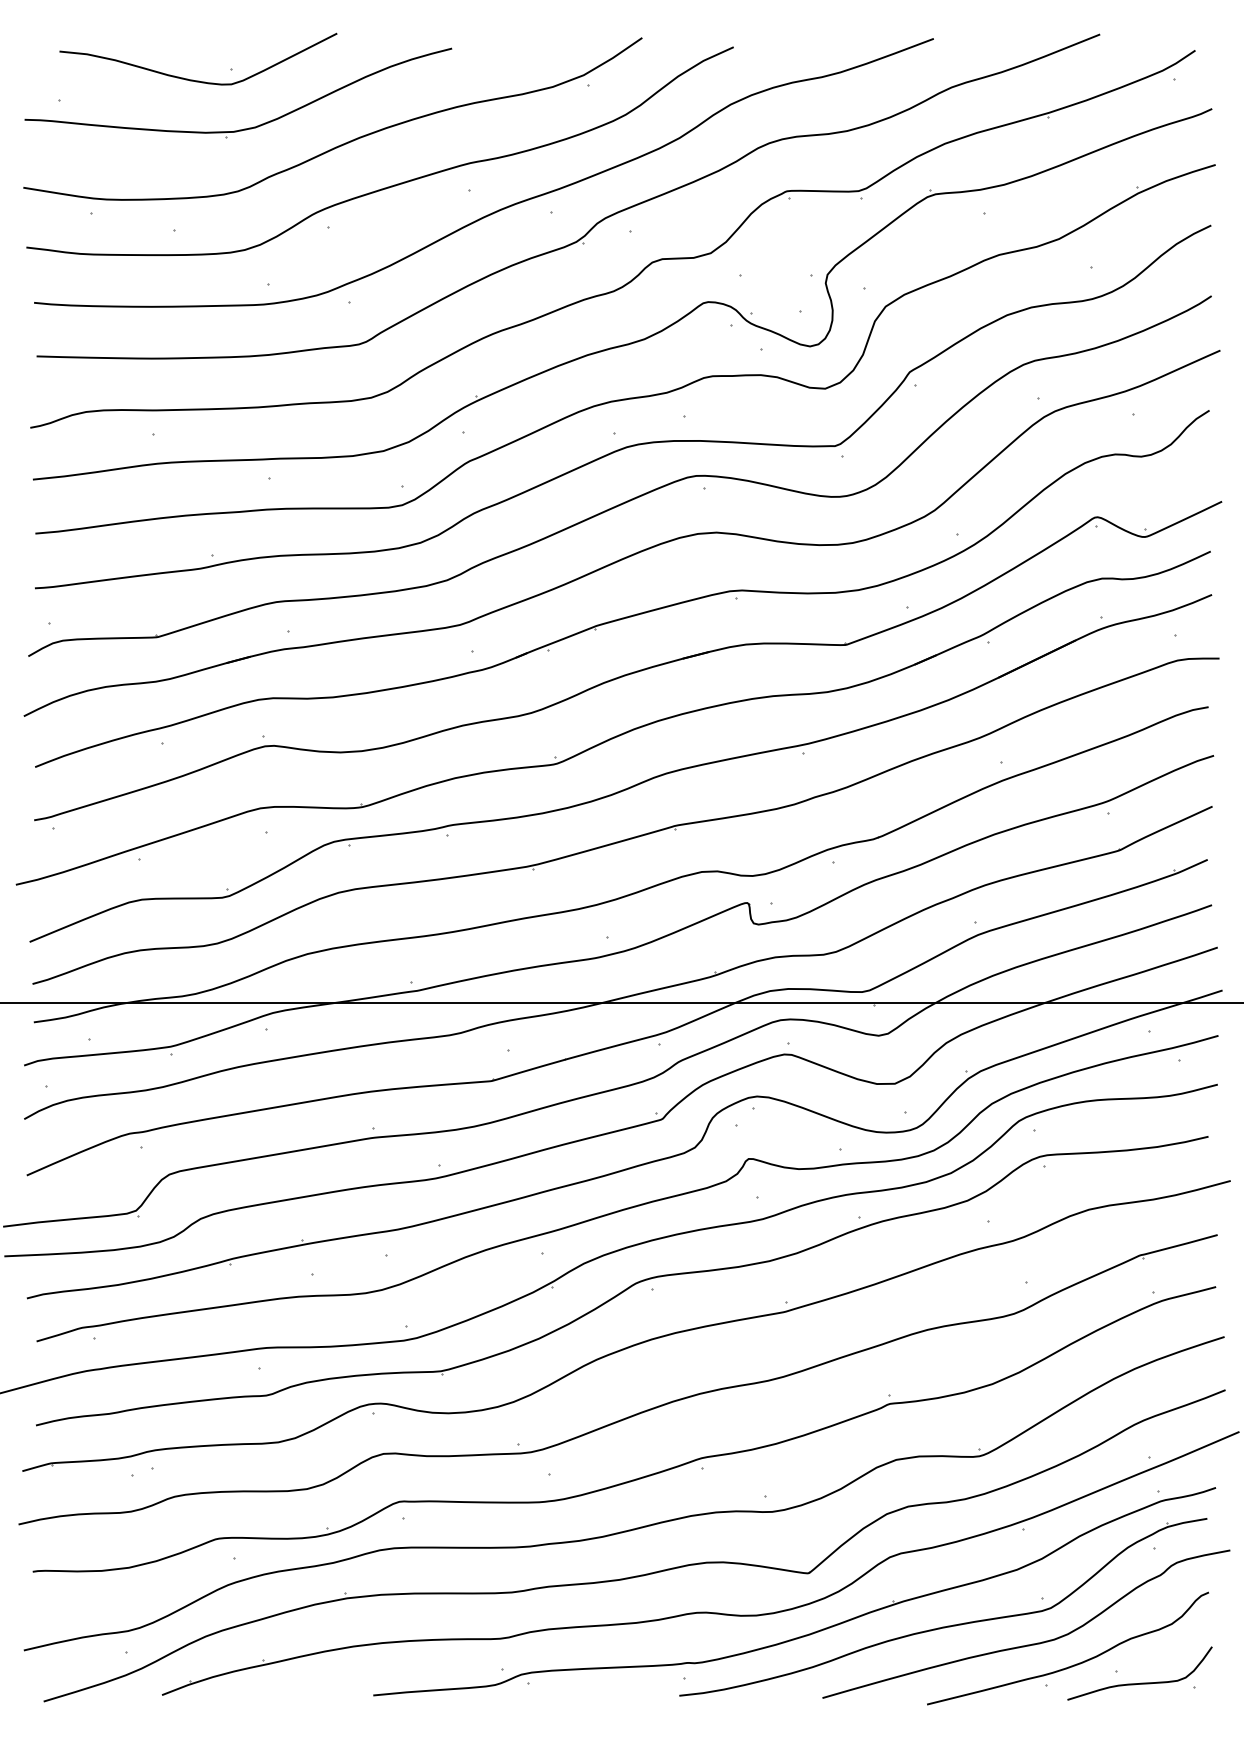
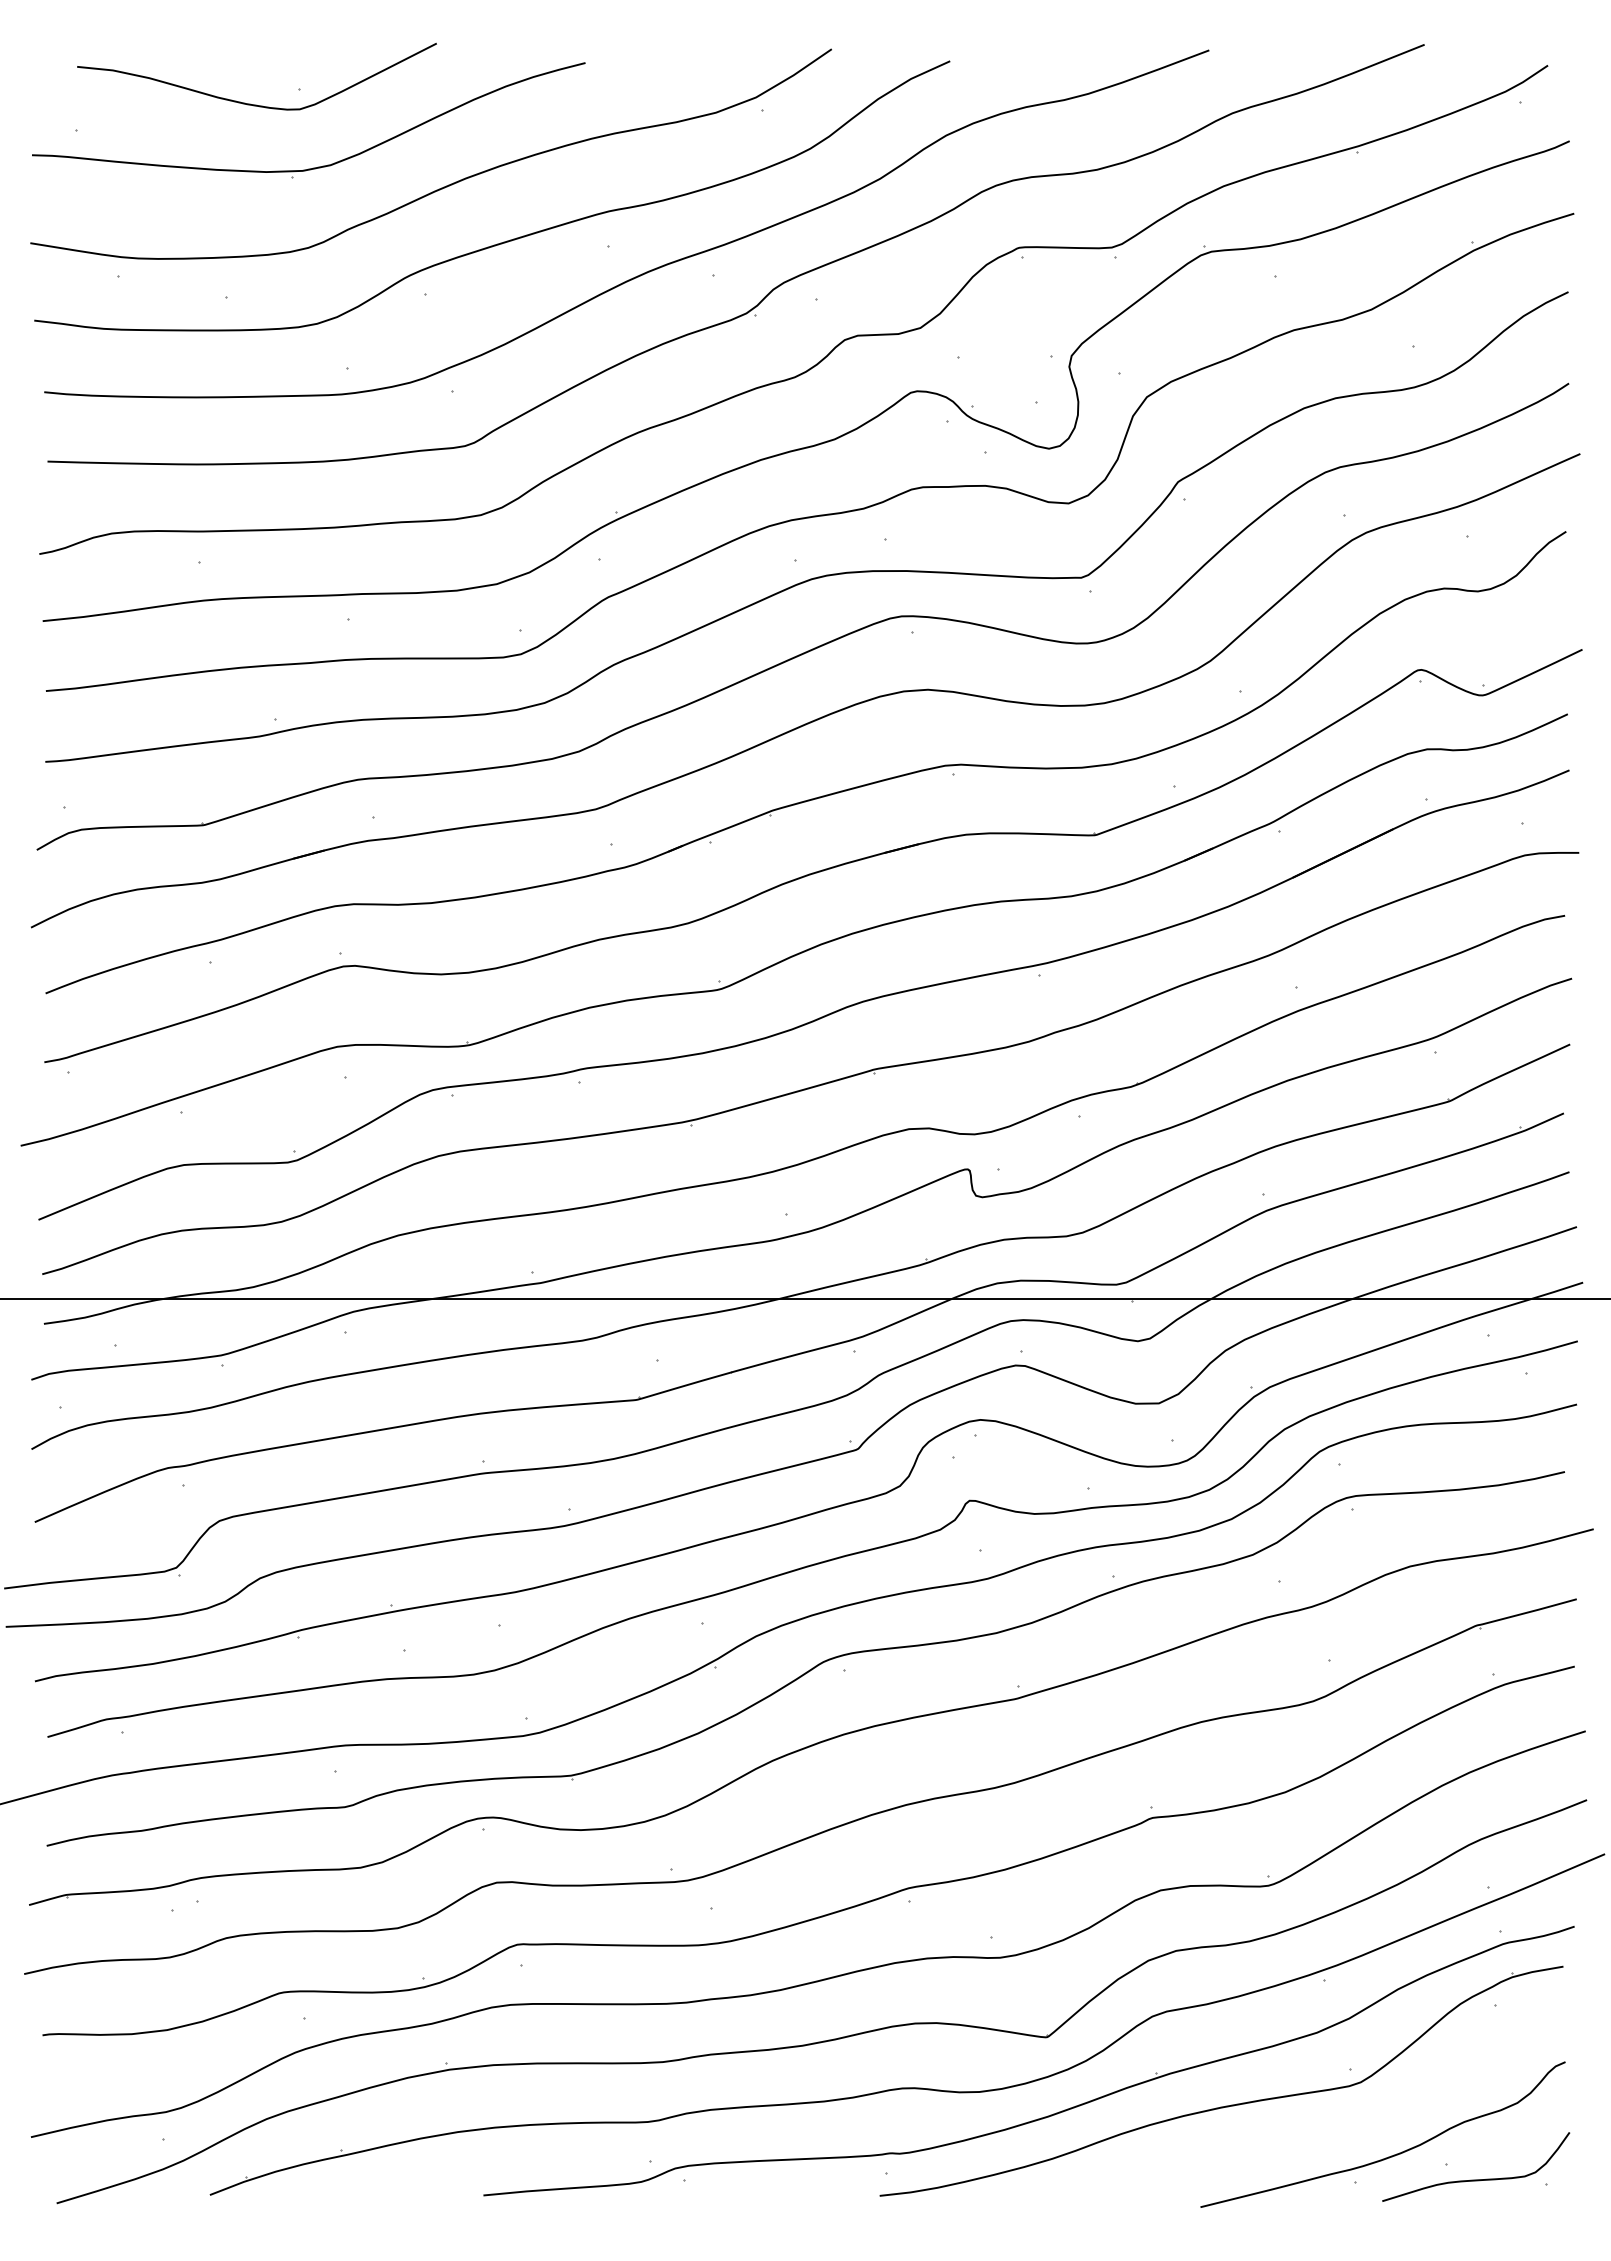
curve: (1032, 1643) -> (1336, 2128), removed

